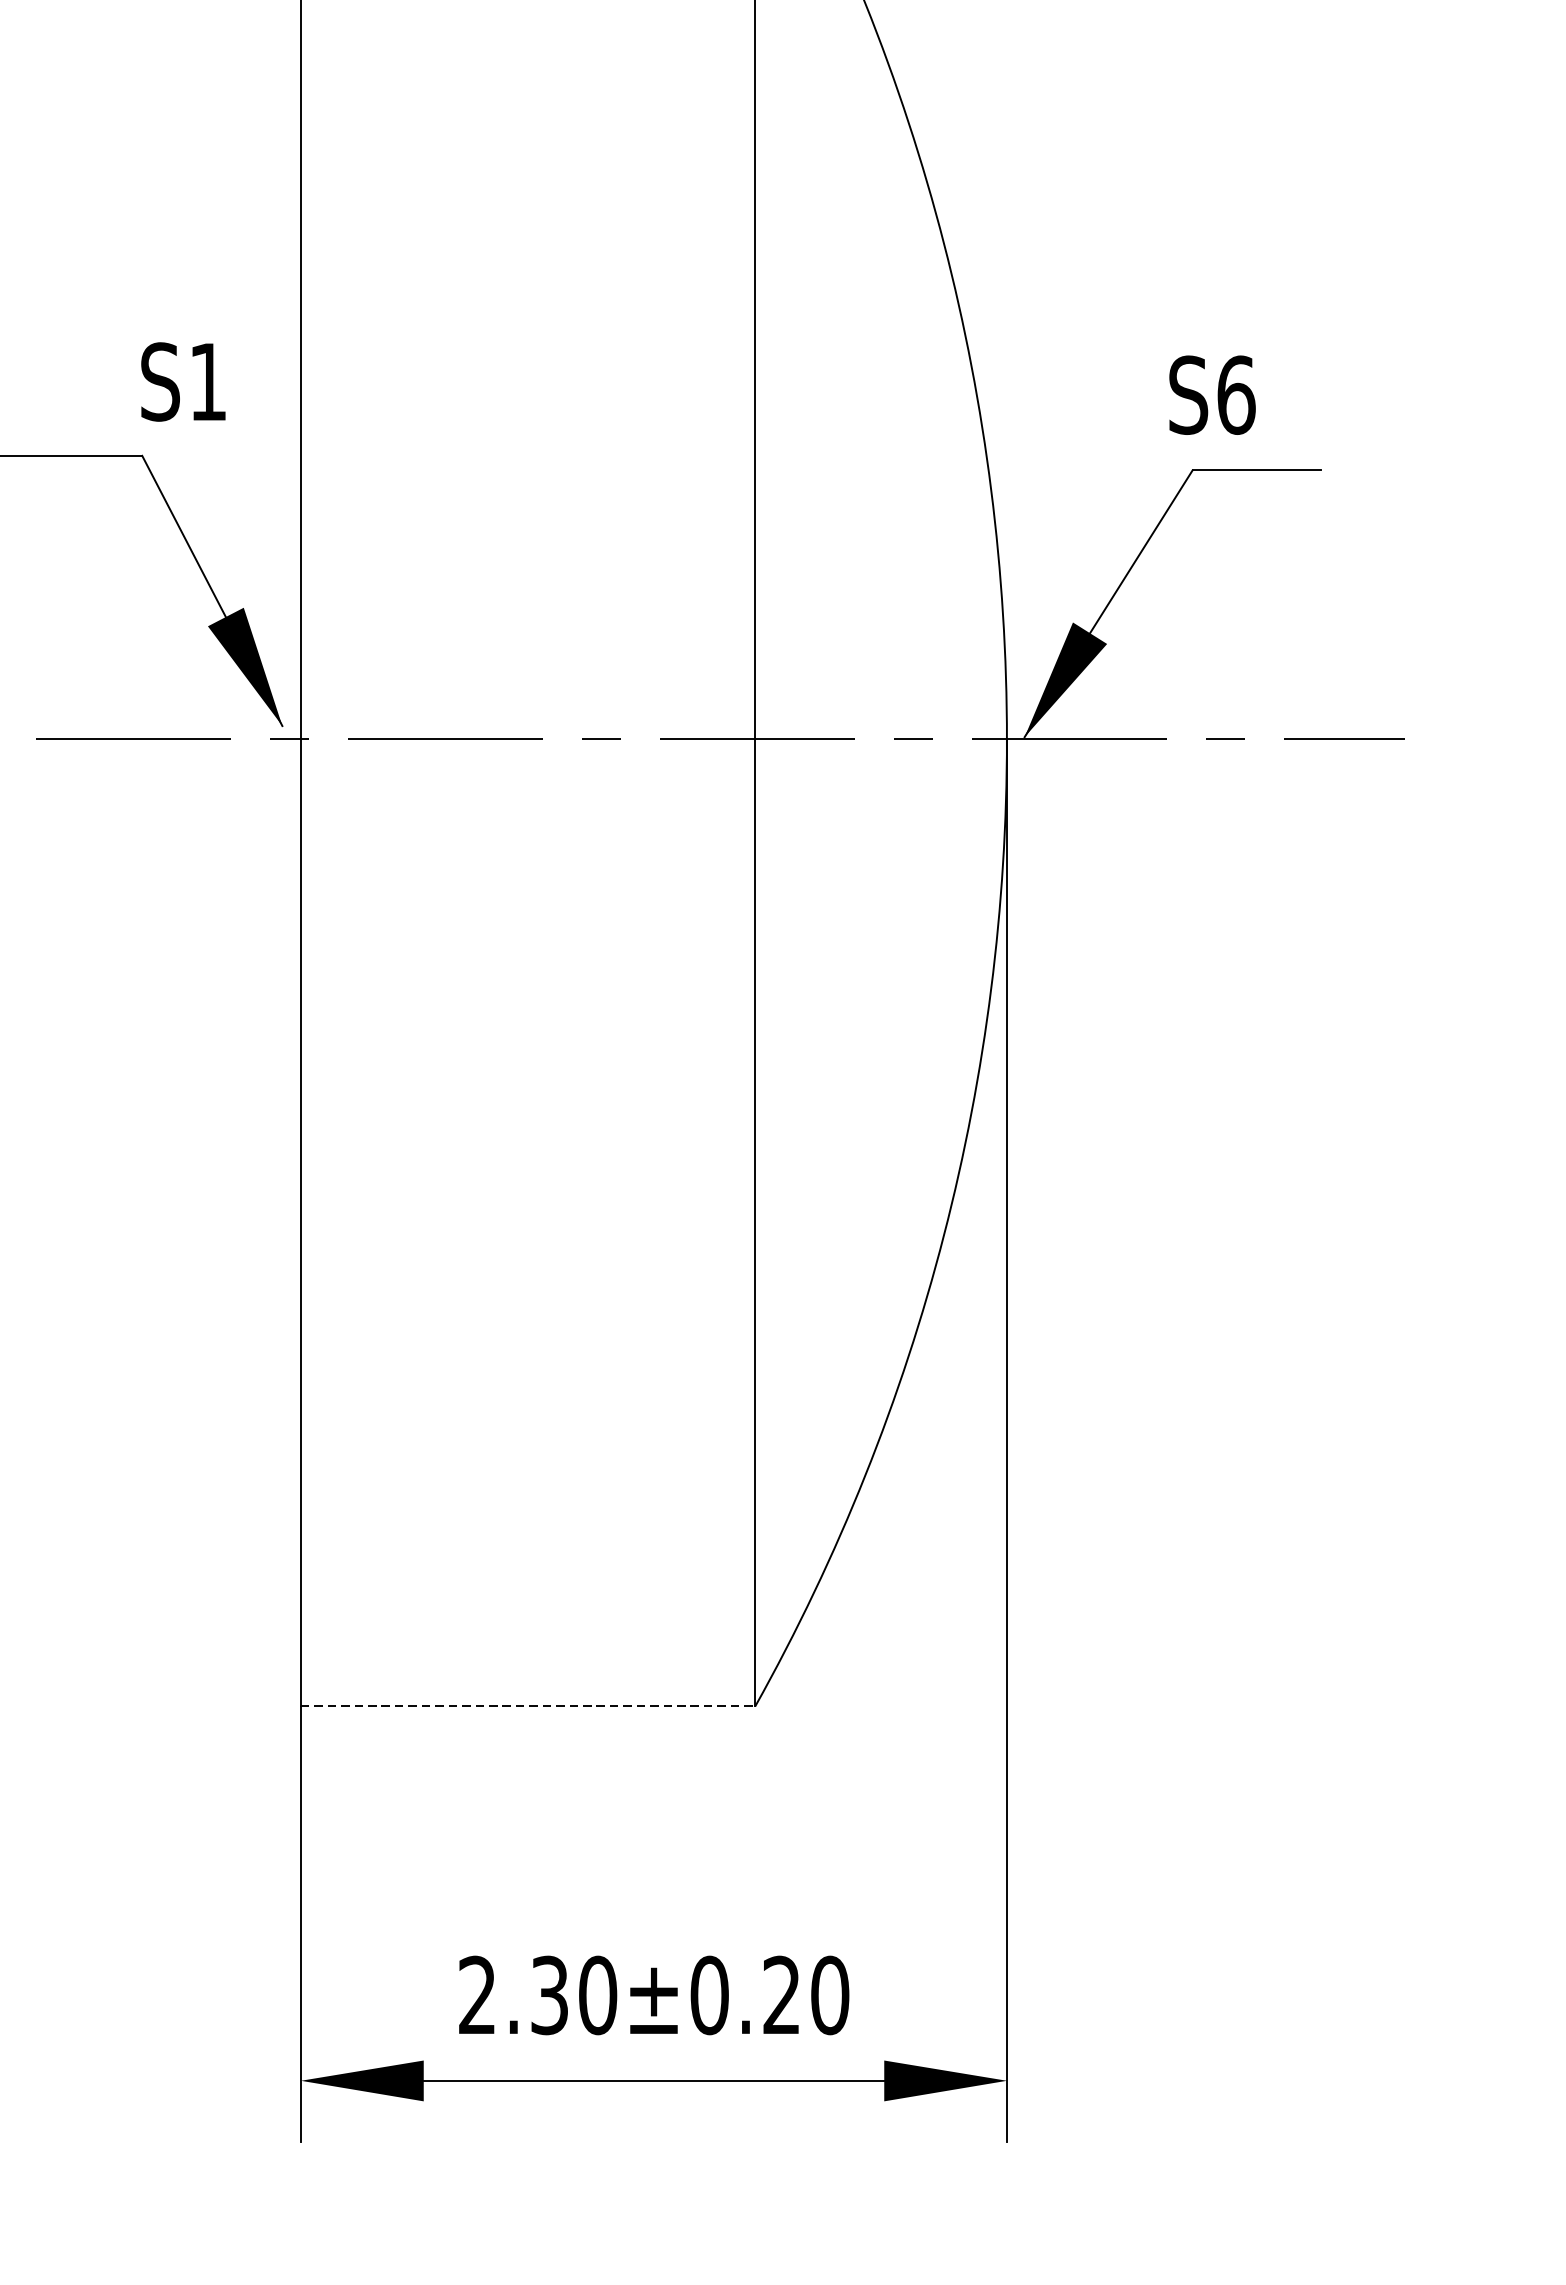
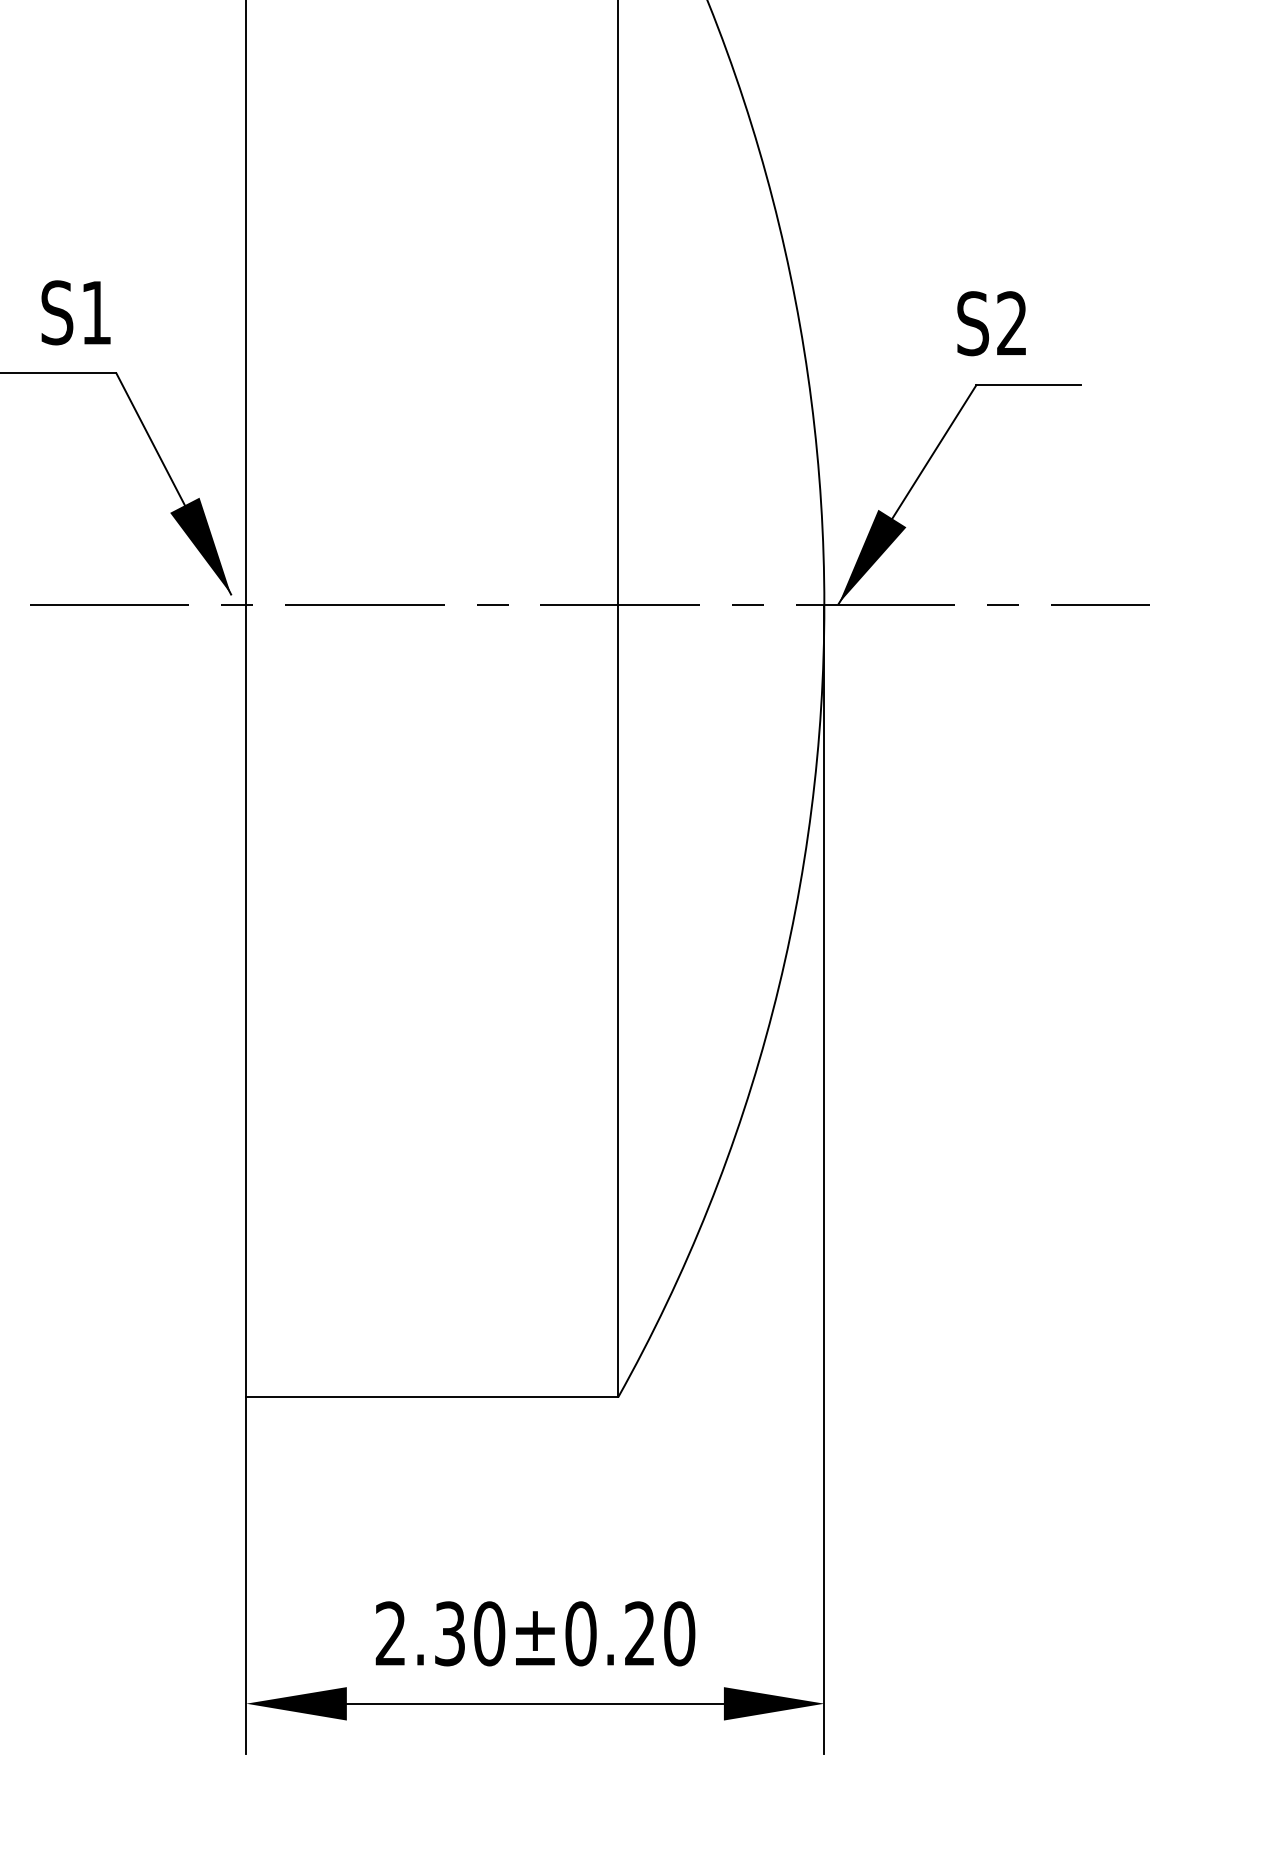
text: (182, 381) -> (75, 312), moved
text: (1236, 395) -> (1012, 323), S6 -> S2
line: (528, 1706) -> (432, 1397), dashed -> solid

